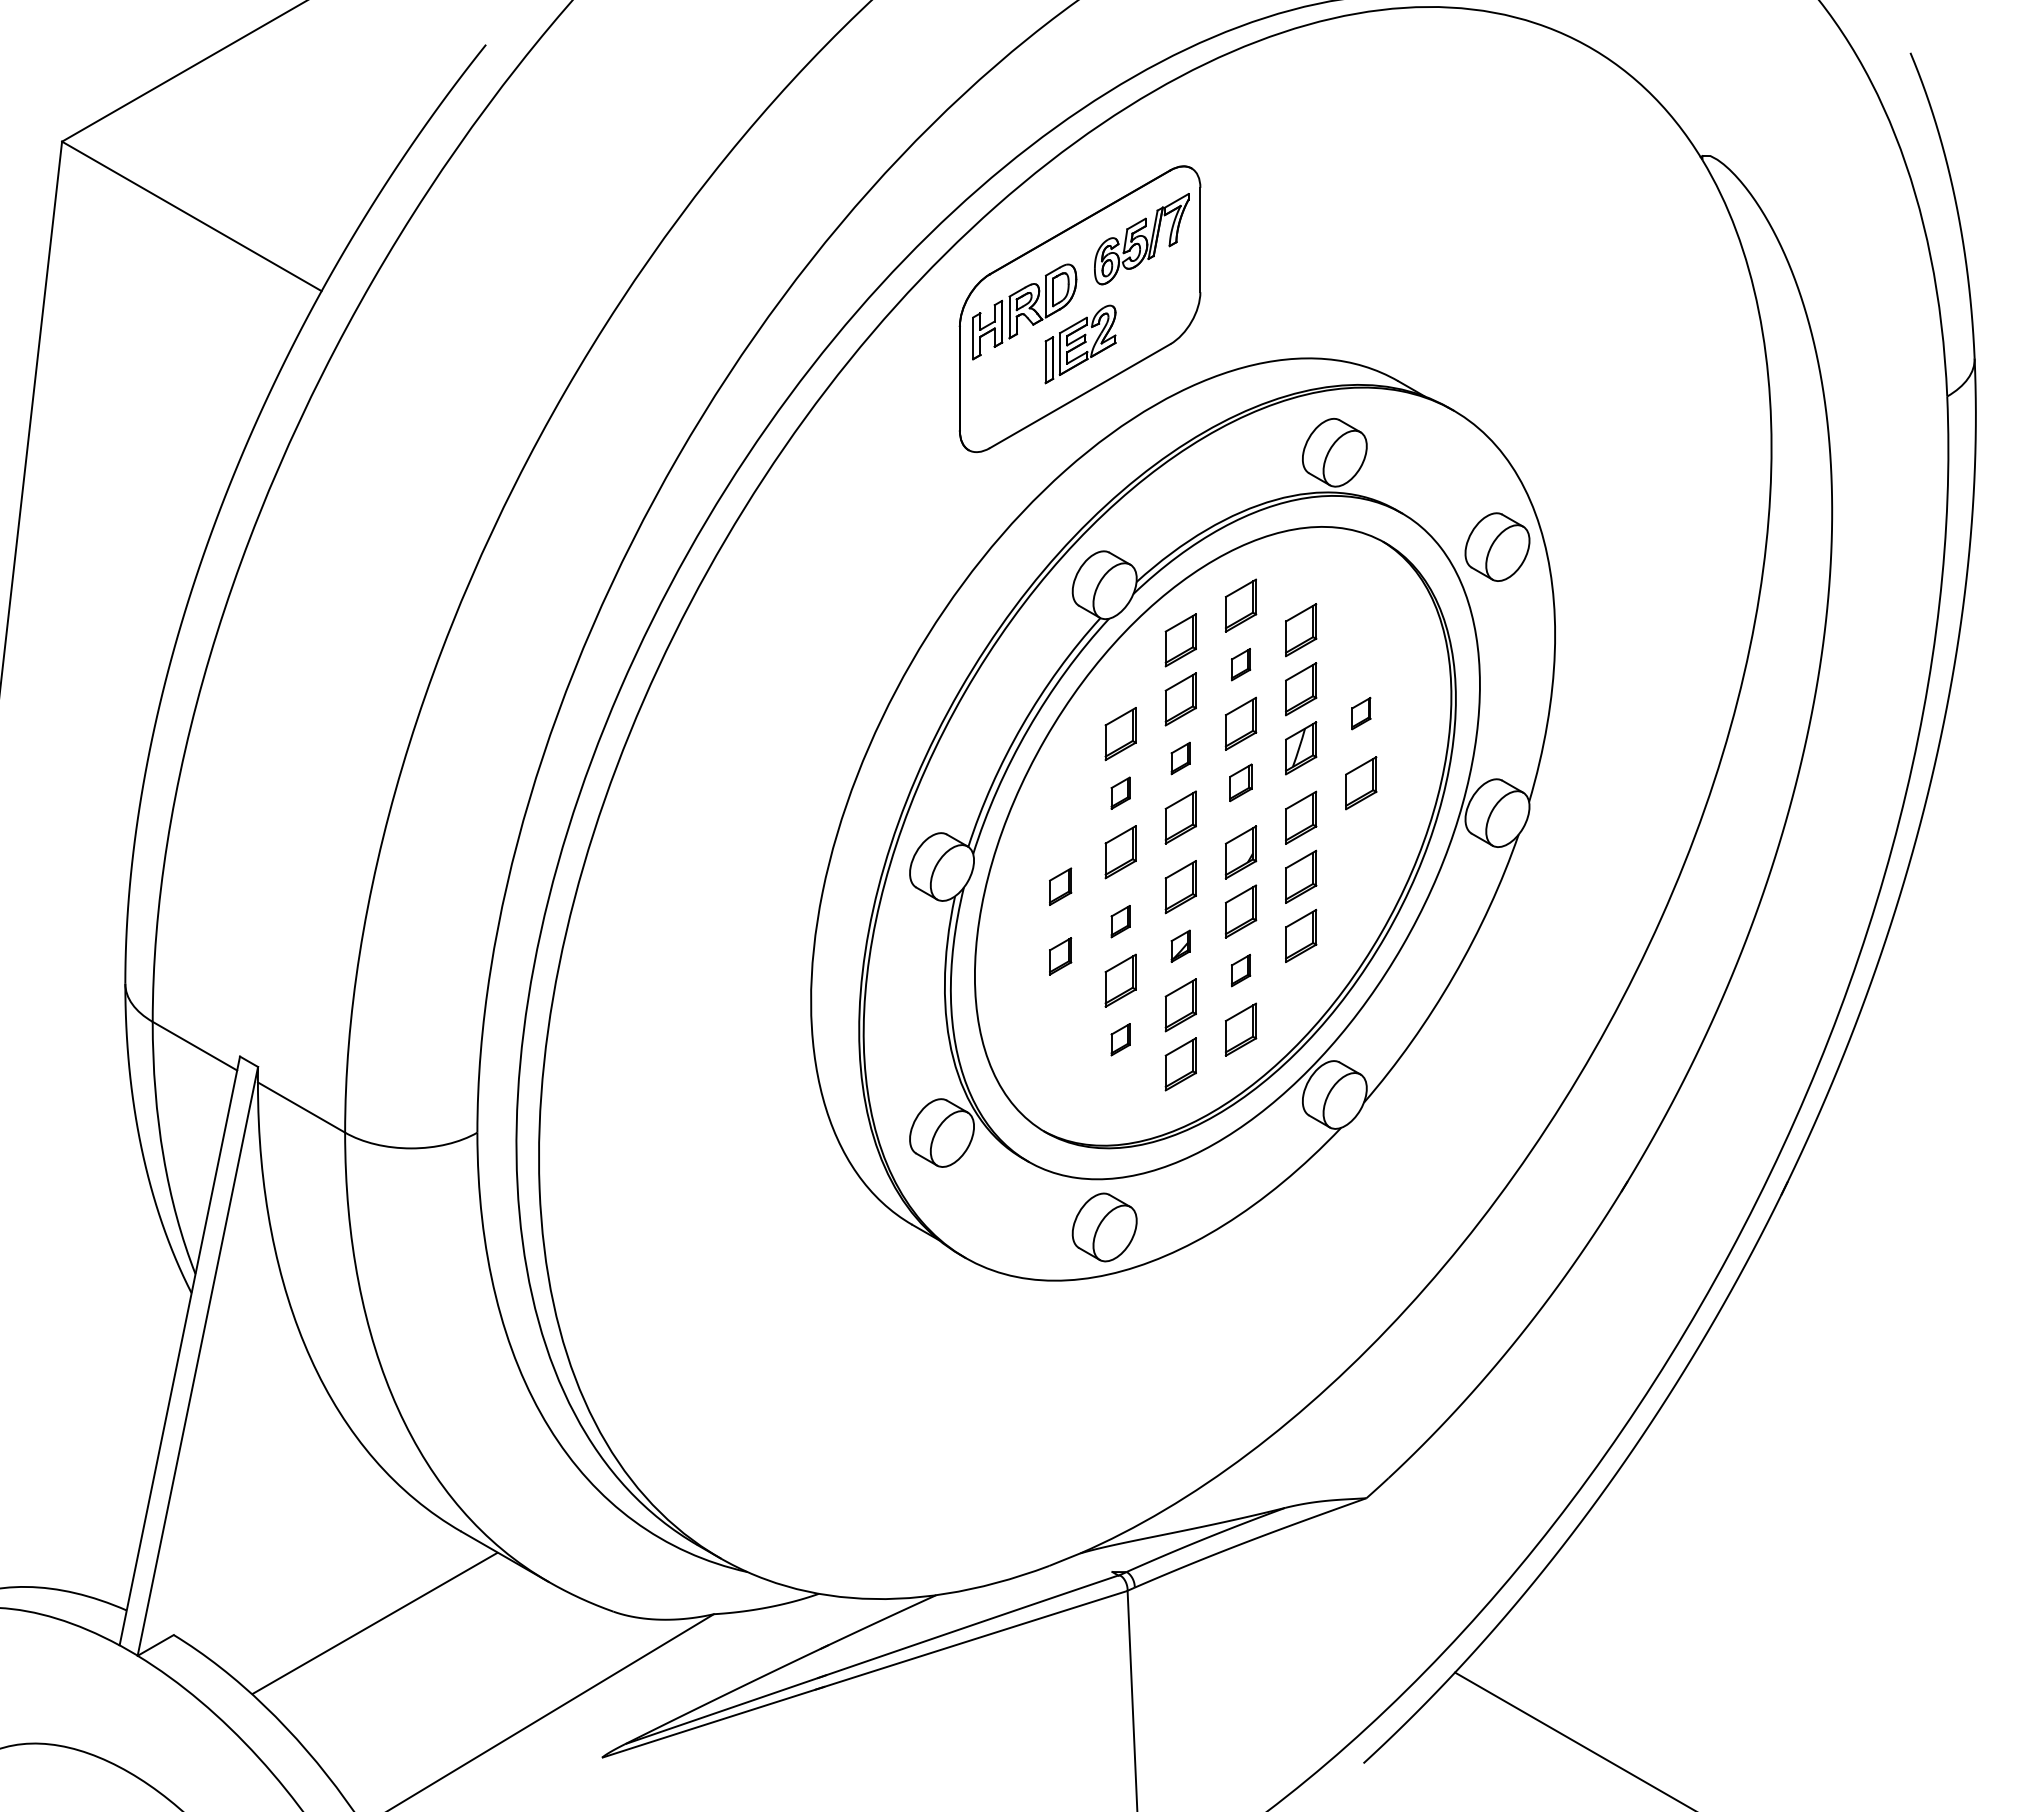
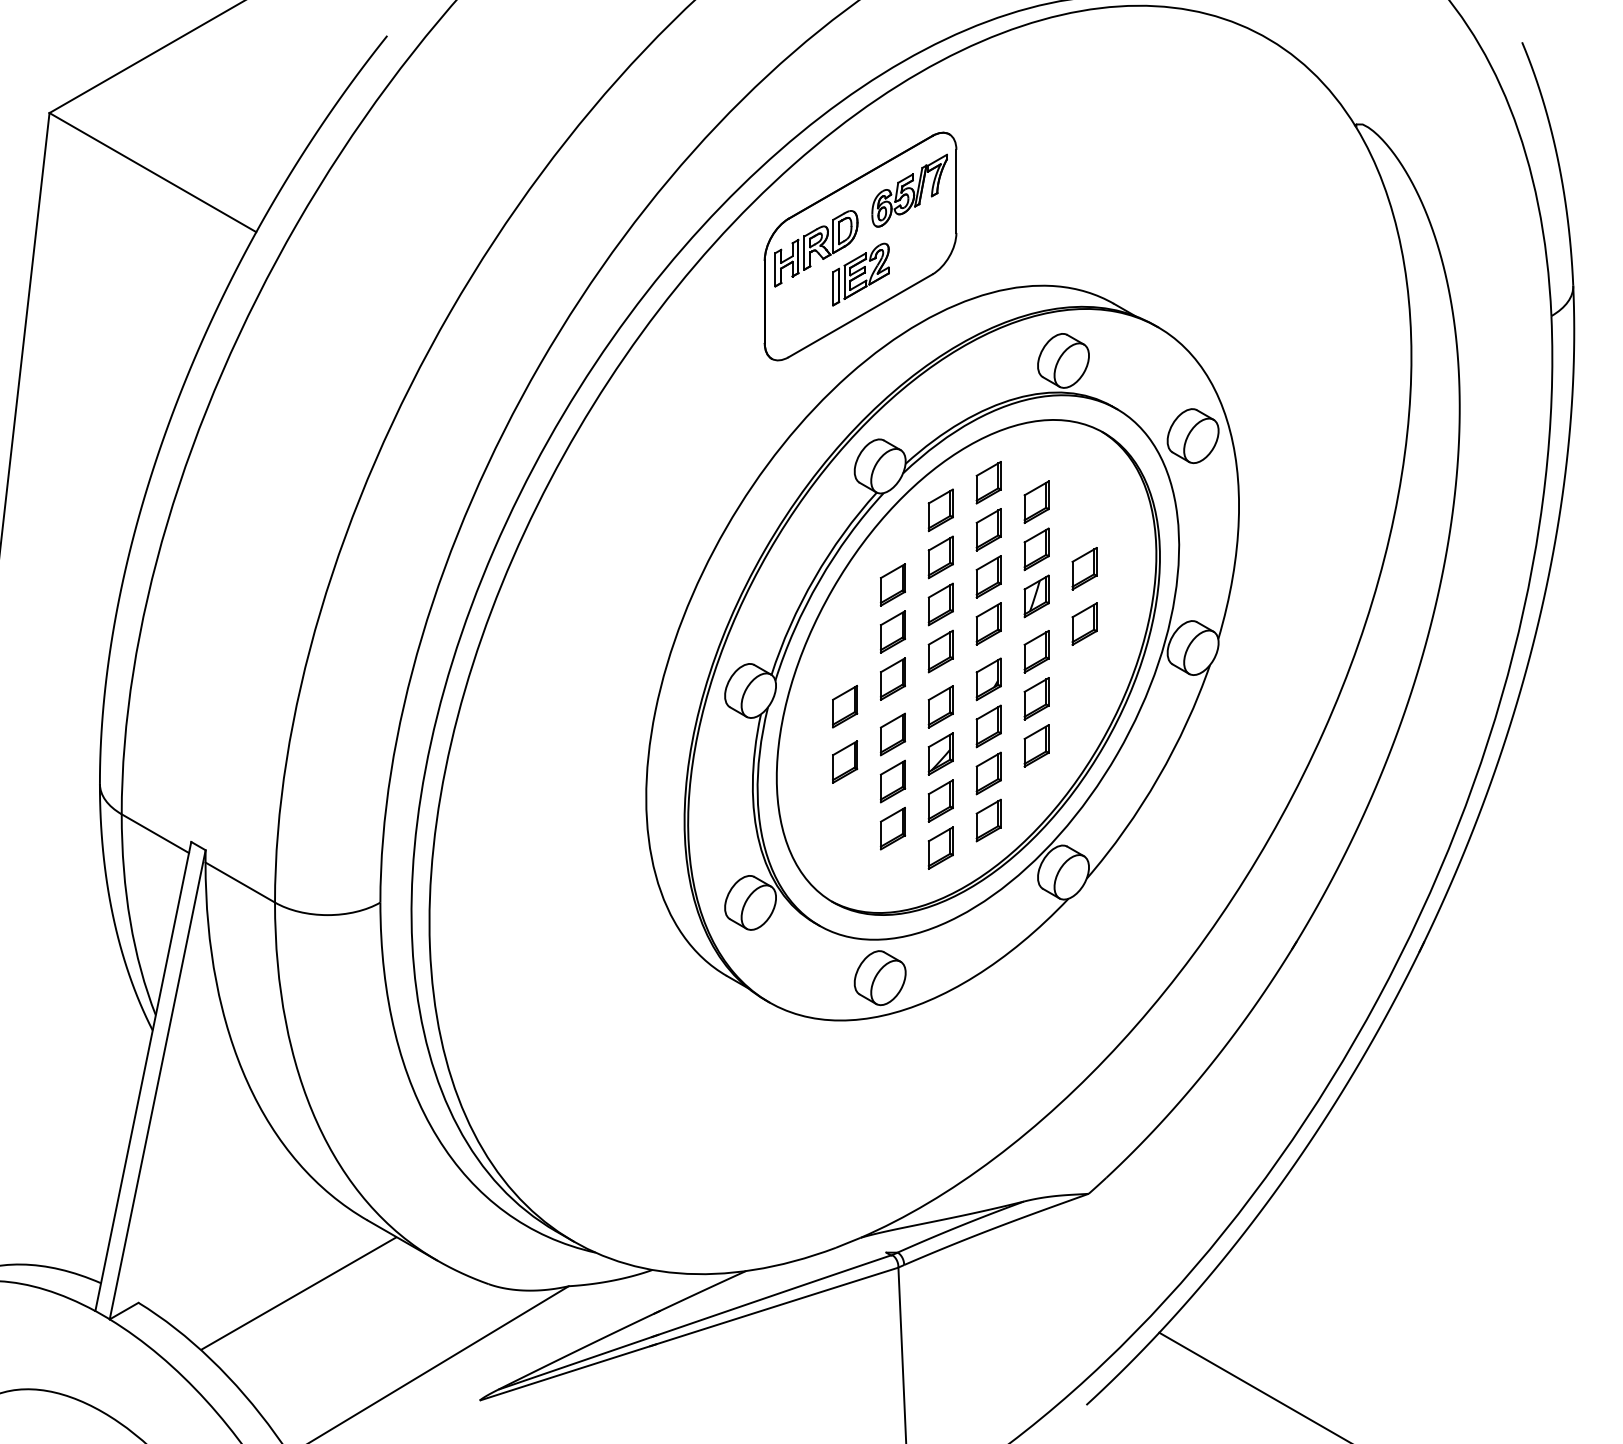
part: (1240, 664) -> (988, 529), size x1.67
part: (1361, 713) -> (1084, 568), size x1.67
part: (1180, 758) -> (940, 604), size x1.67
part: (1240, 782) -> (988, 623), size x1.43
part: (1120, 793) -> (892, 632), size x1.67
part: (1060, 886) -> (844, 706), size x1.43
part: (1120, 921) -> (892, 734), size x1.67
part: (1180, 946) -> (940, 754), size x1.67
part: (1060, 956) -> (844, 762), size x1.43
part: (1240, 970) -> (988, 773), size x1.67
part: (1120, 1039) -> (892, 828), size x1.67

